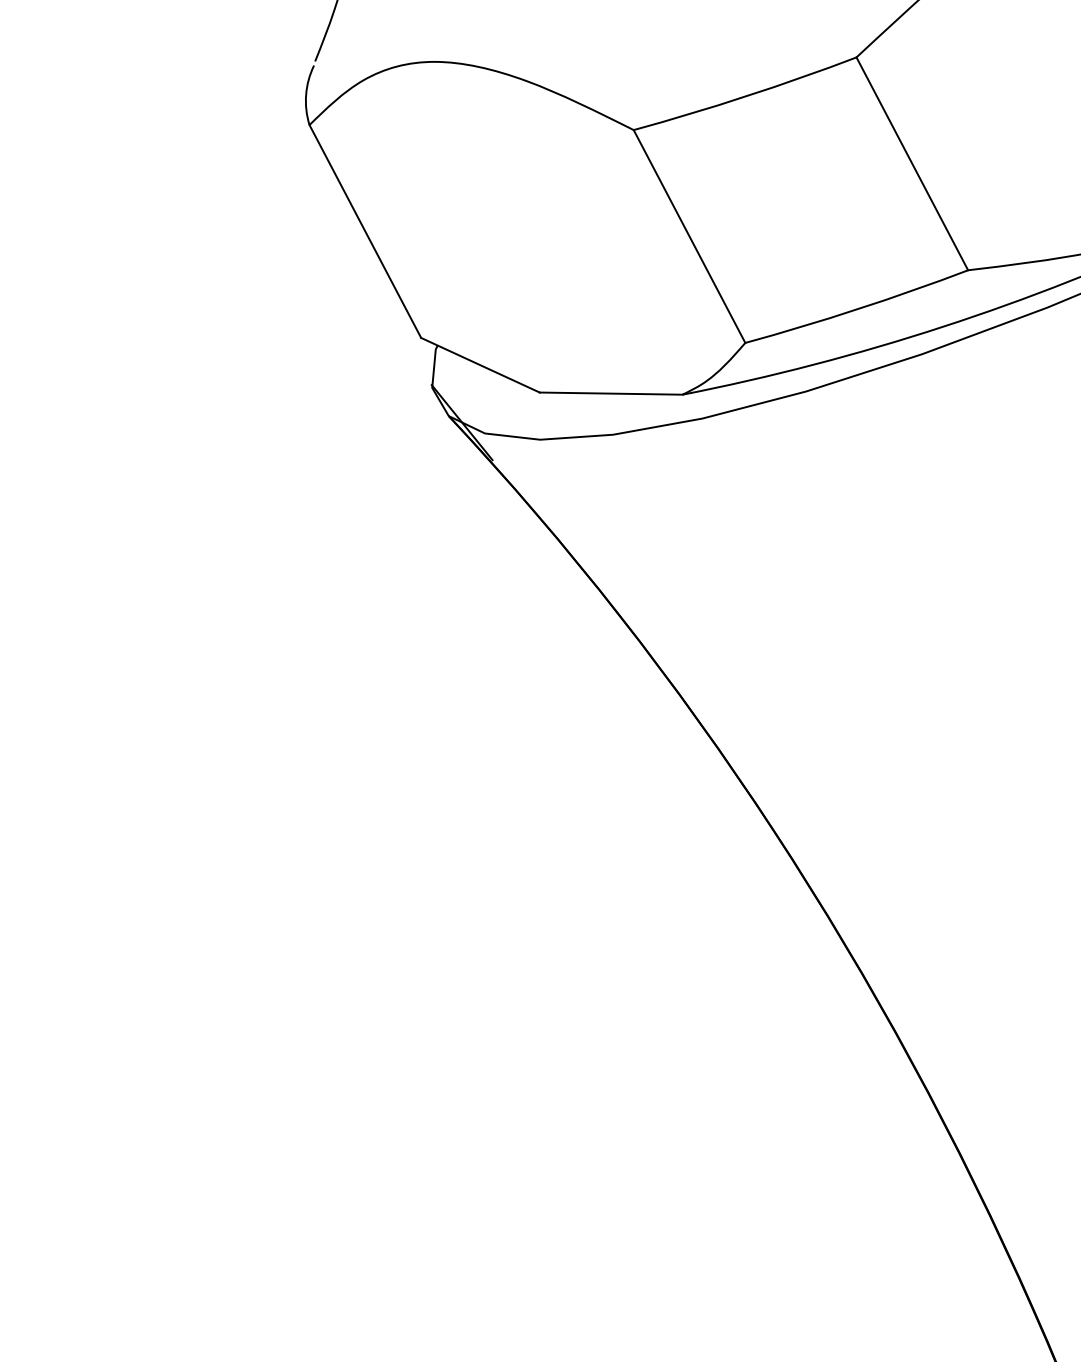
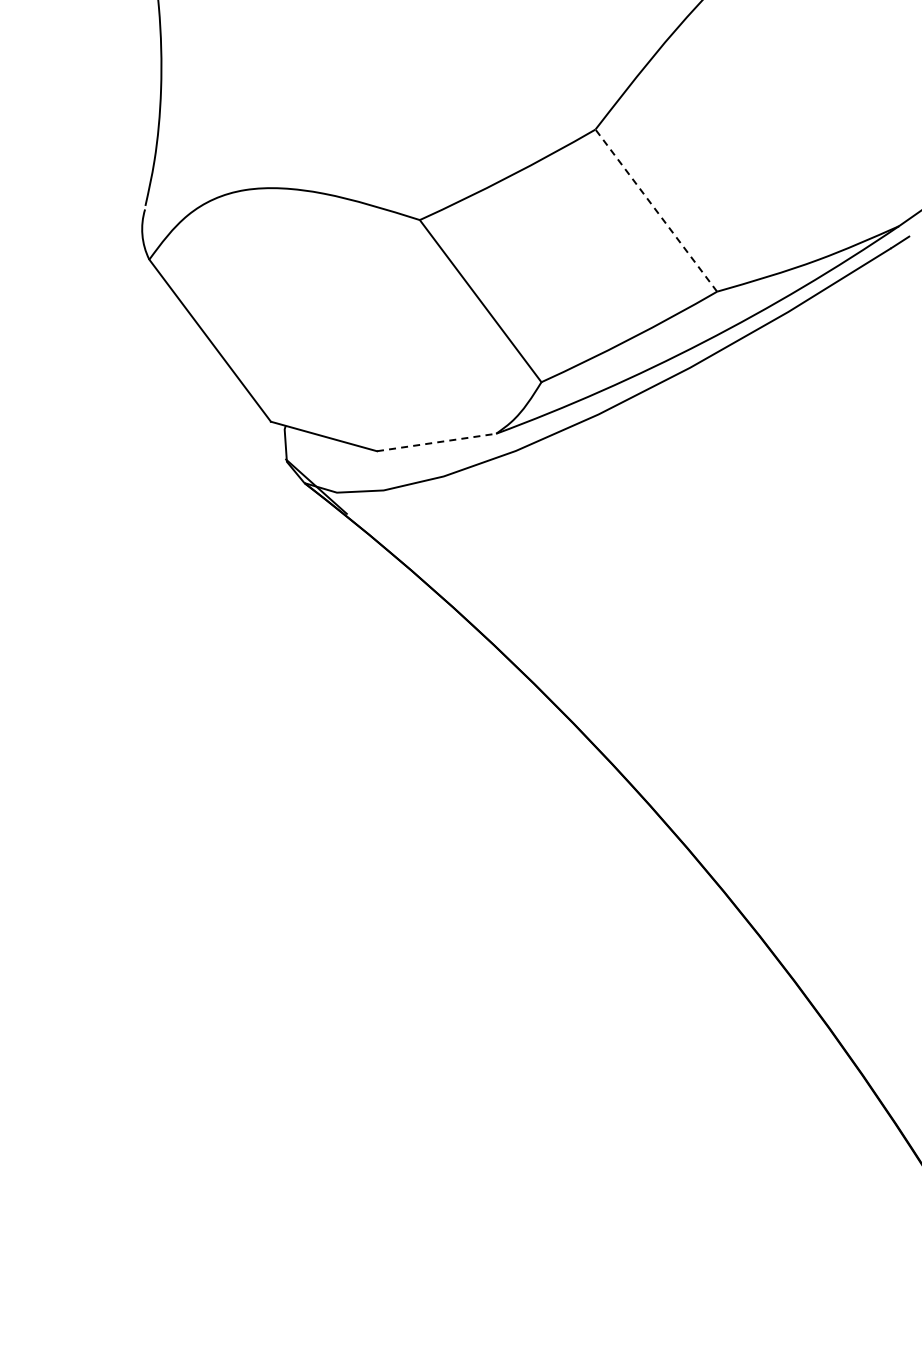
line: (912, 163) -> (656, 210), solid -> dashed
line: (612, 393) -> (437, 442), solid -> dashed

